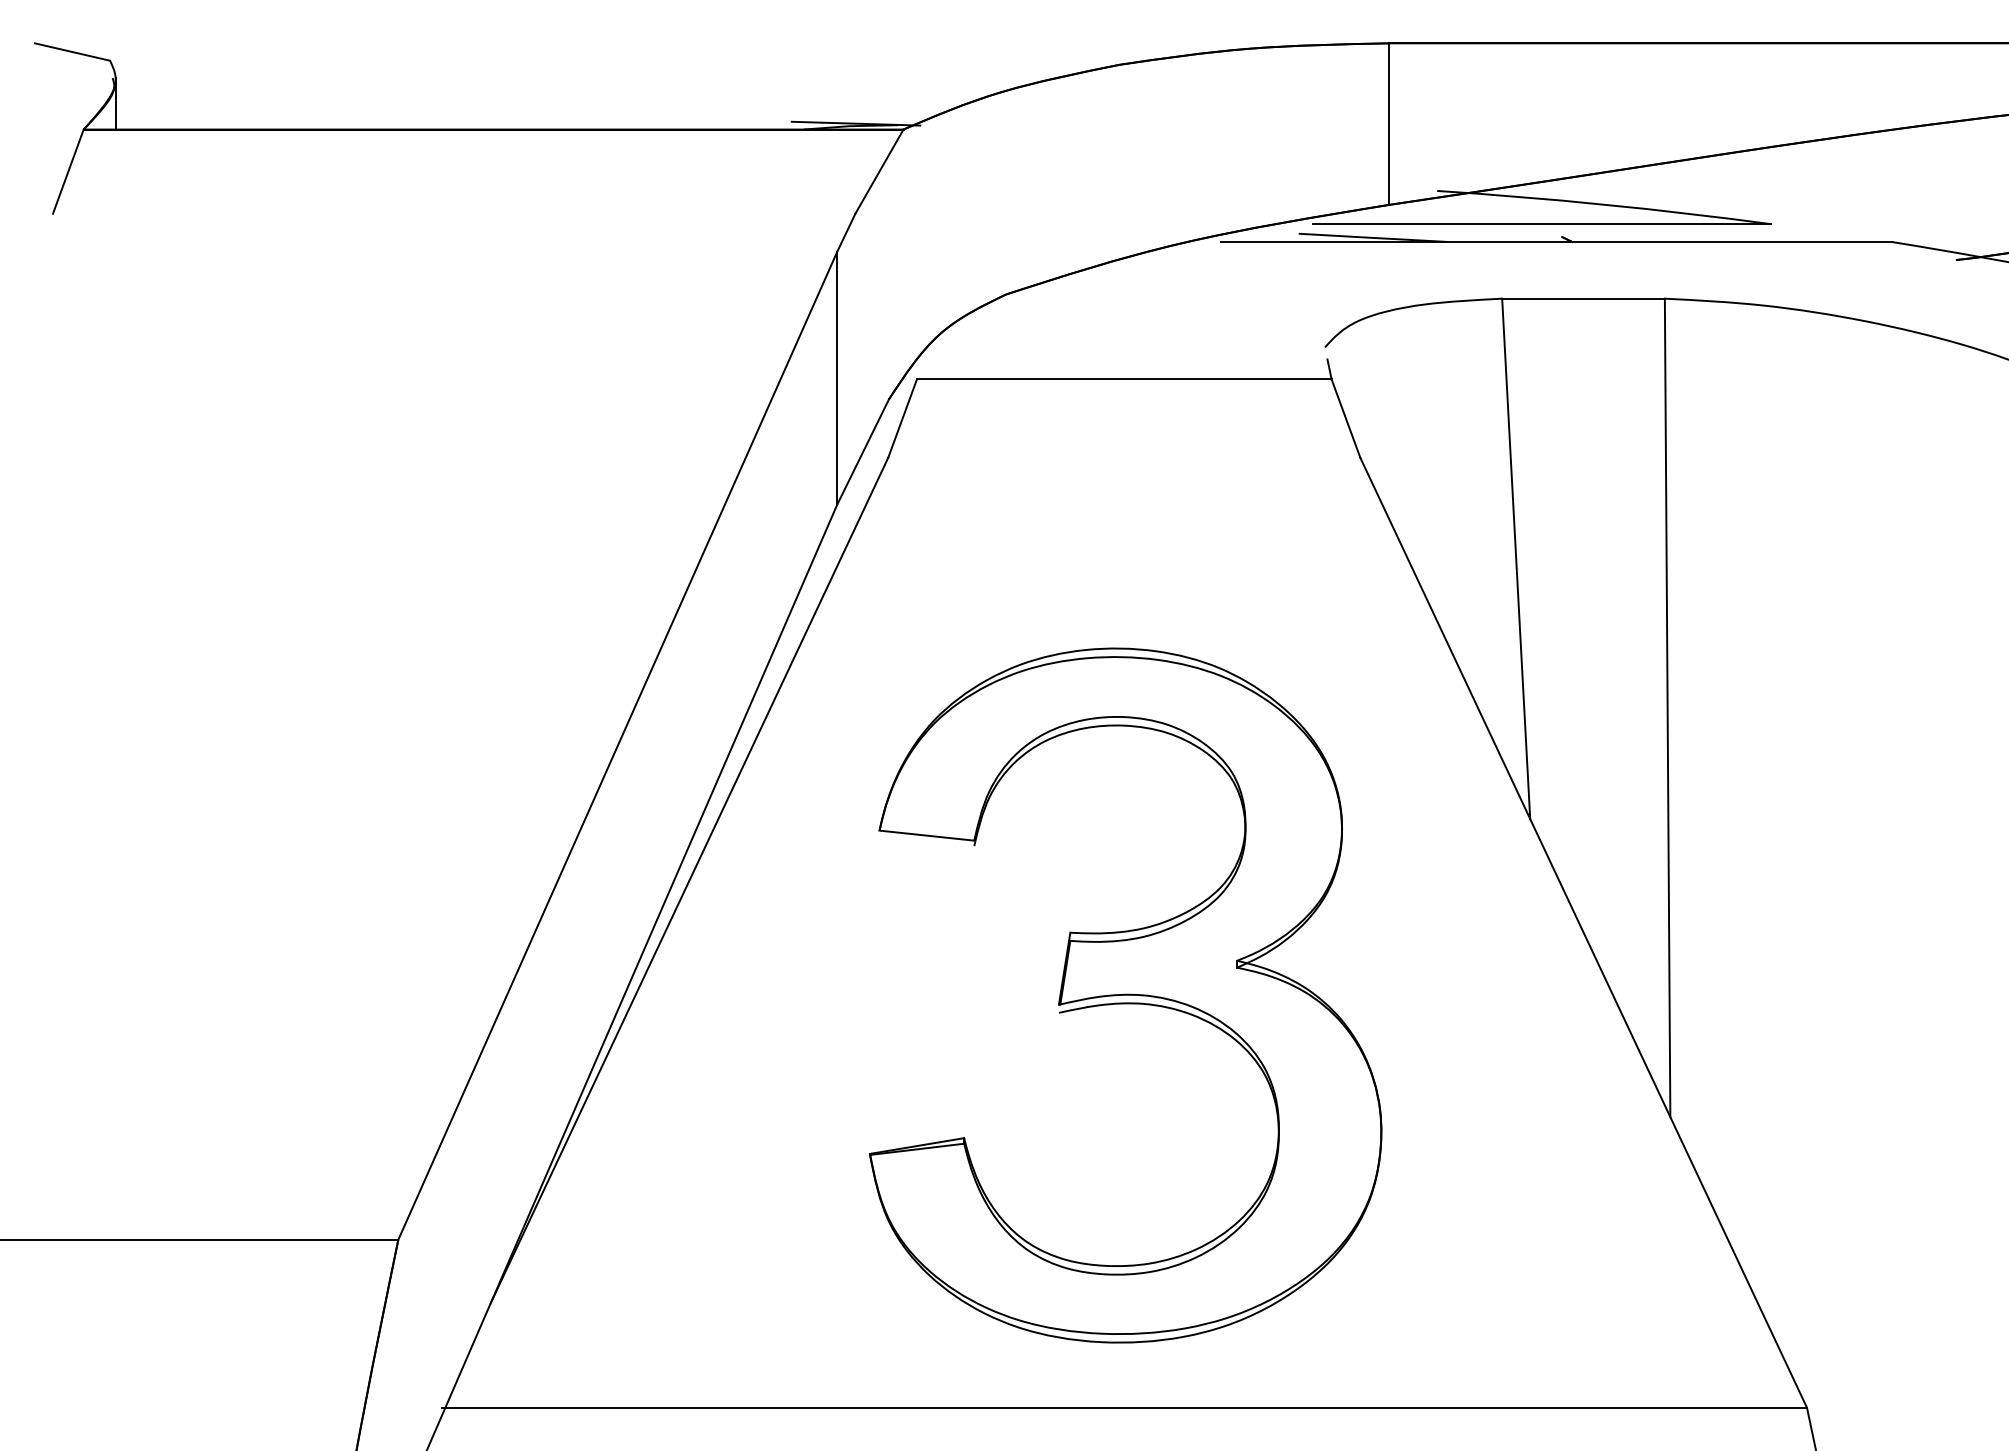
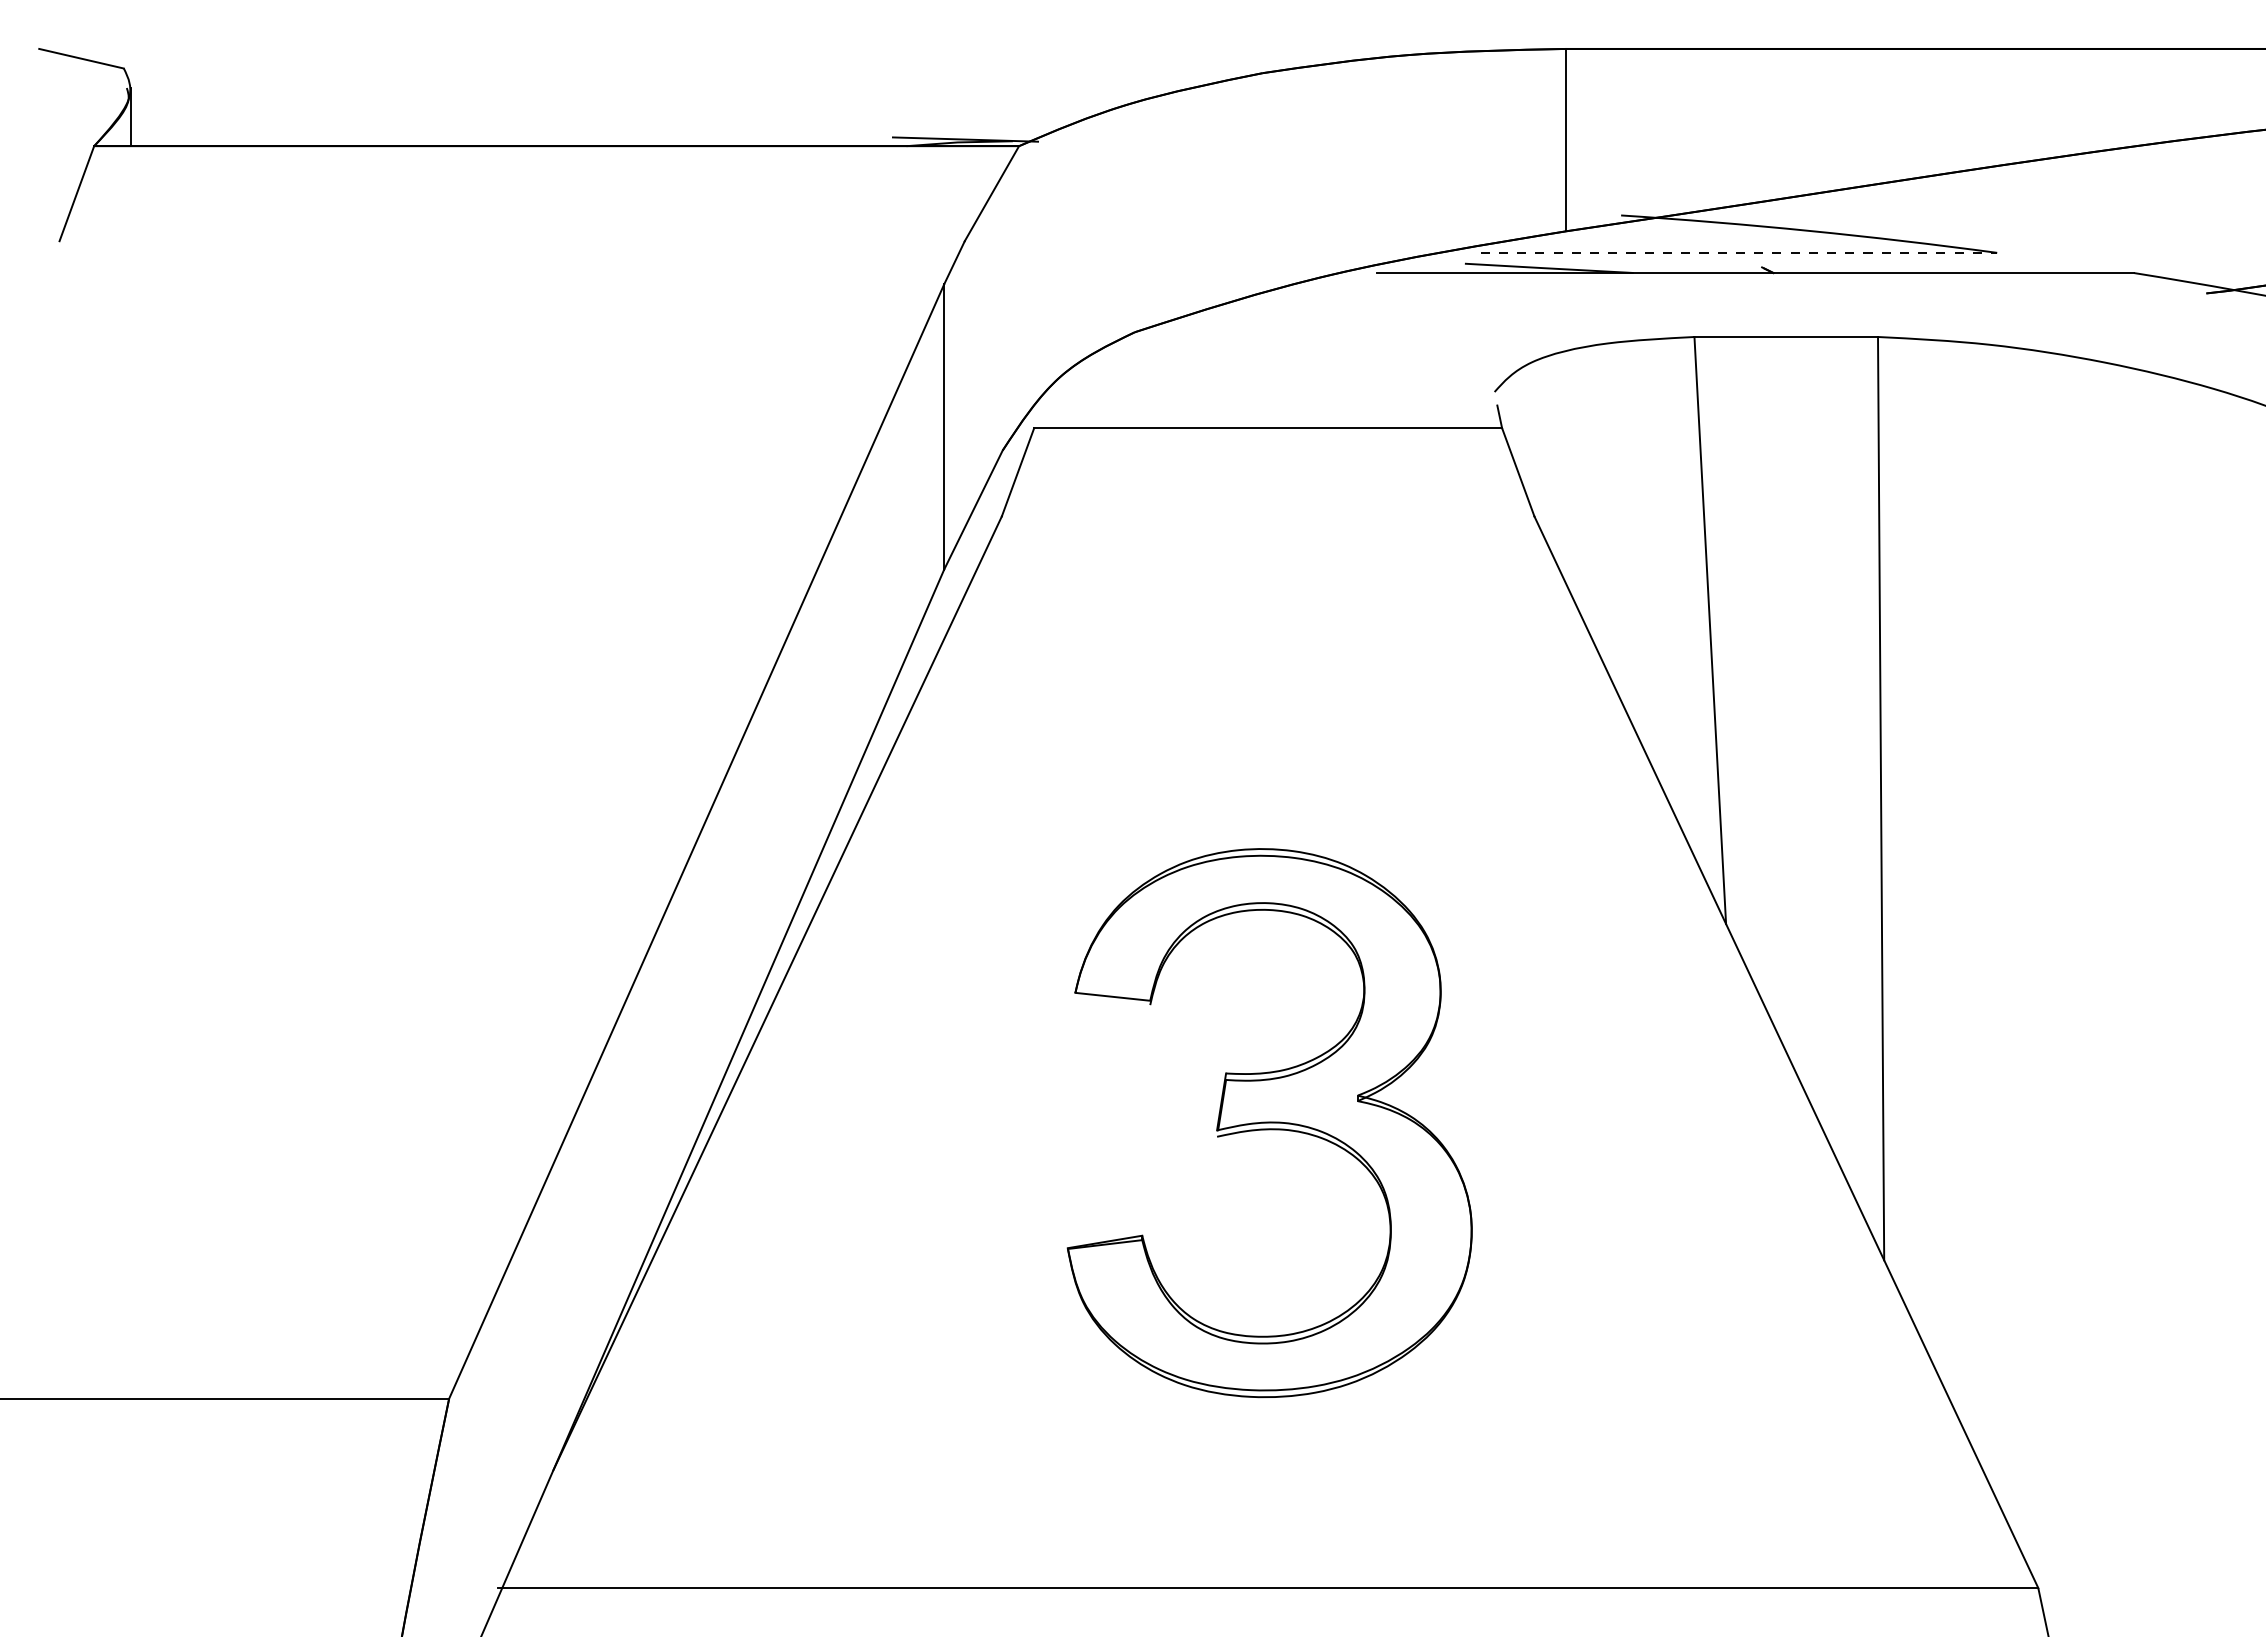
line: (1542, 223) -> (1739, 252), solid -> dashed
part: (1125, 994) -> (1269, 1122), size x0.7

